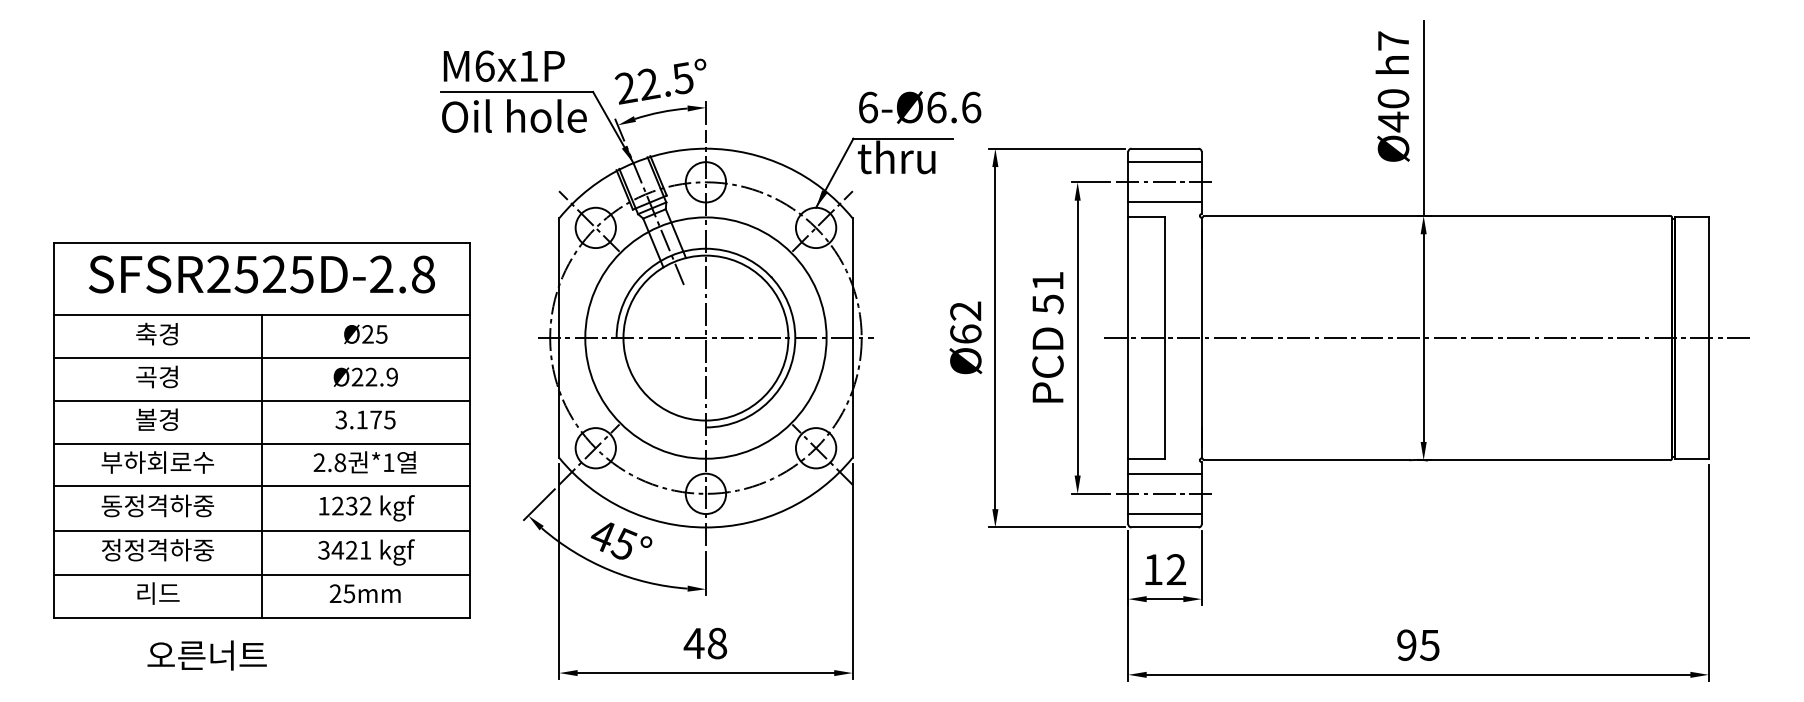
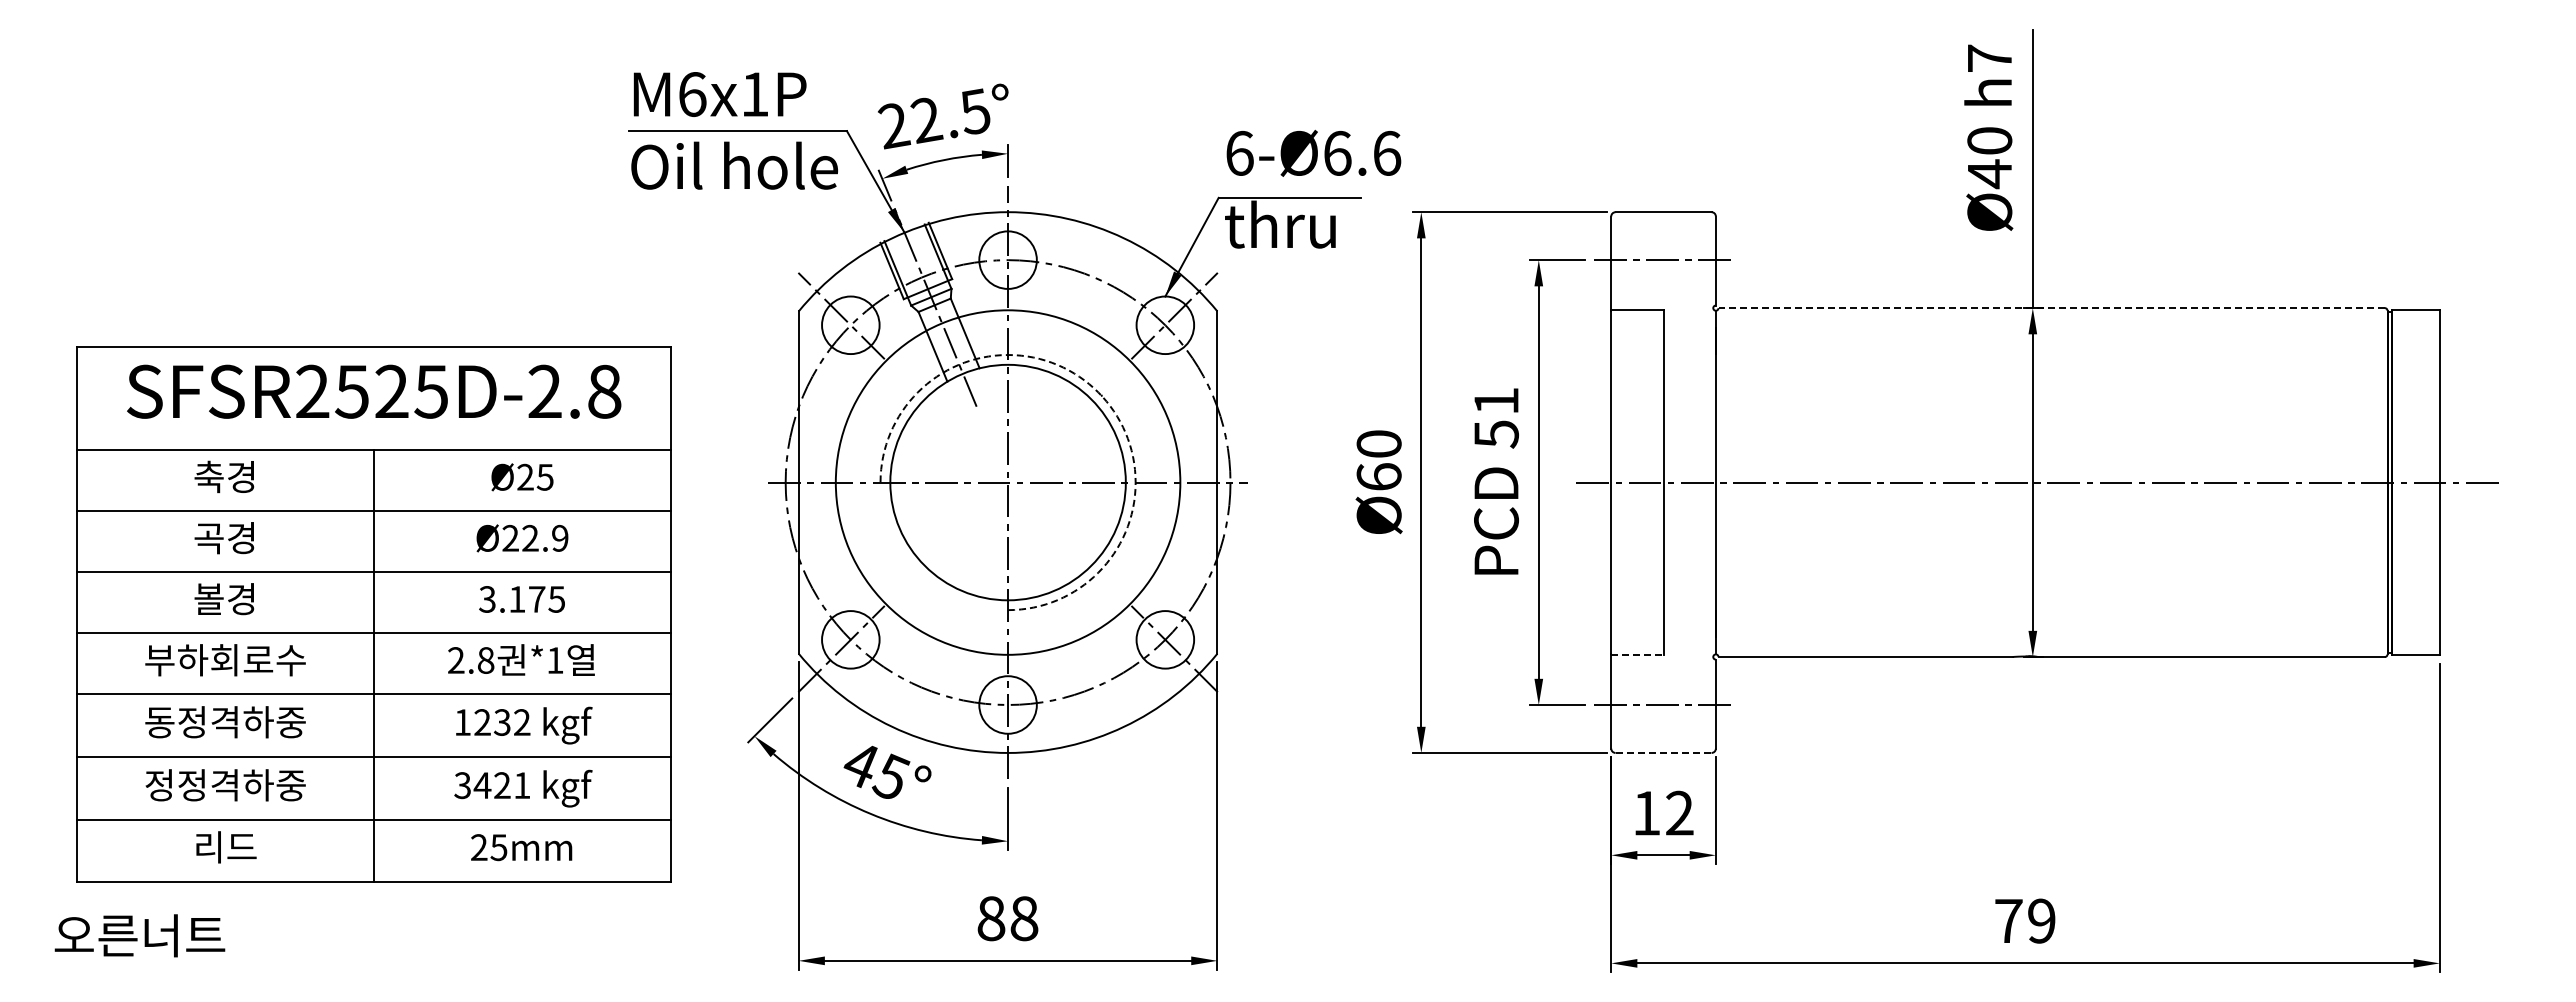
line: (1165, 162) -> (1663, 231), removed
line: (1165, 202) -> (1663, 288), removed
line: (1436, 216) -> (2051, 308), solid -> dashed
arc: (769, 275) -> (1098, 392), solid -> dashed
text: (965, 310) -> (1378, 443), Ø62 -> Ø60
line: (1146, 458) -> (1637, 654), solid -> dashed
line: (1165, 473) -> (1663, 676), removed
line: (1165, 513) -> (1663, 733), removed
line: (1165, 527) -> (1663, 752), solid -> dashed
text: (694, 643) -> (991, 918), 48 -> 88
text: (1418, 644) -> (2025, 920), 95 -> 79
text: (206, 655) -> (139, 935), moved

